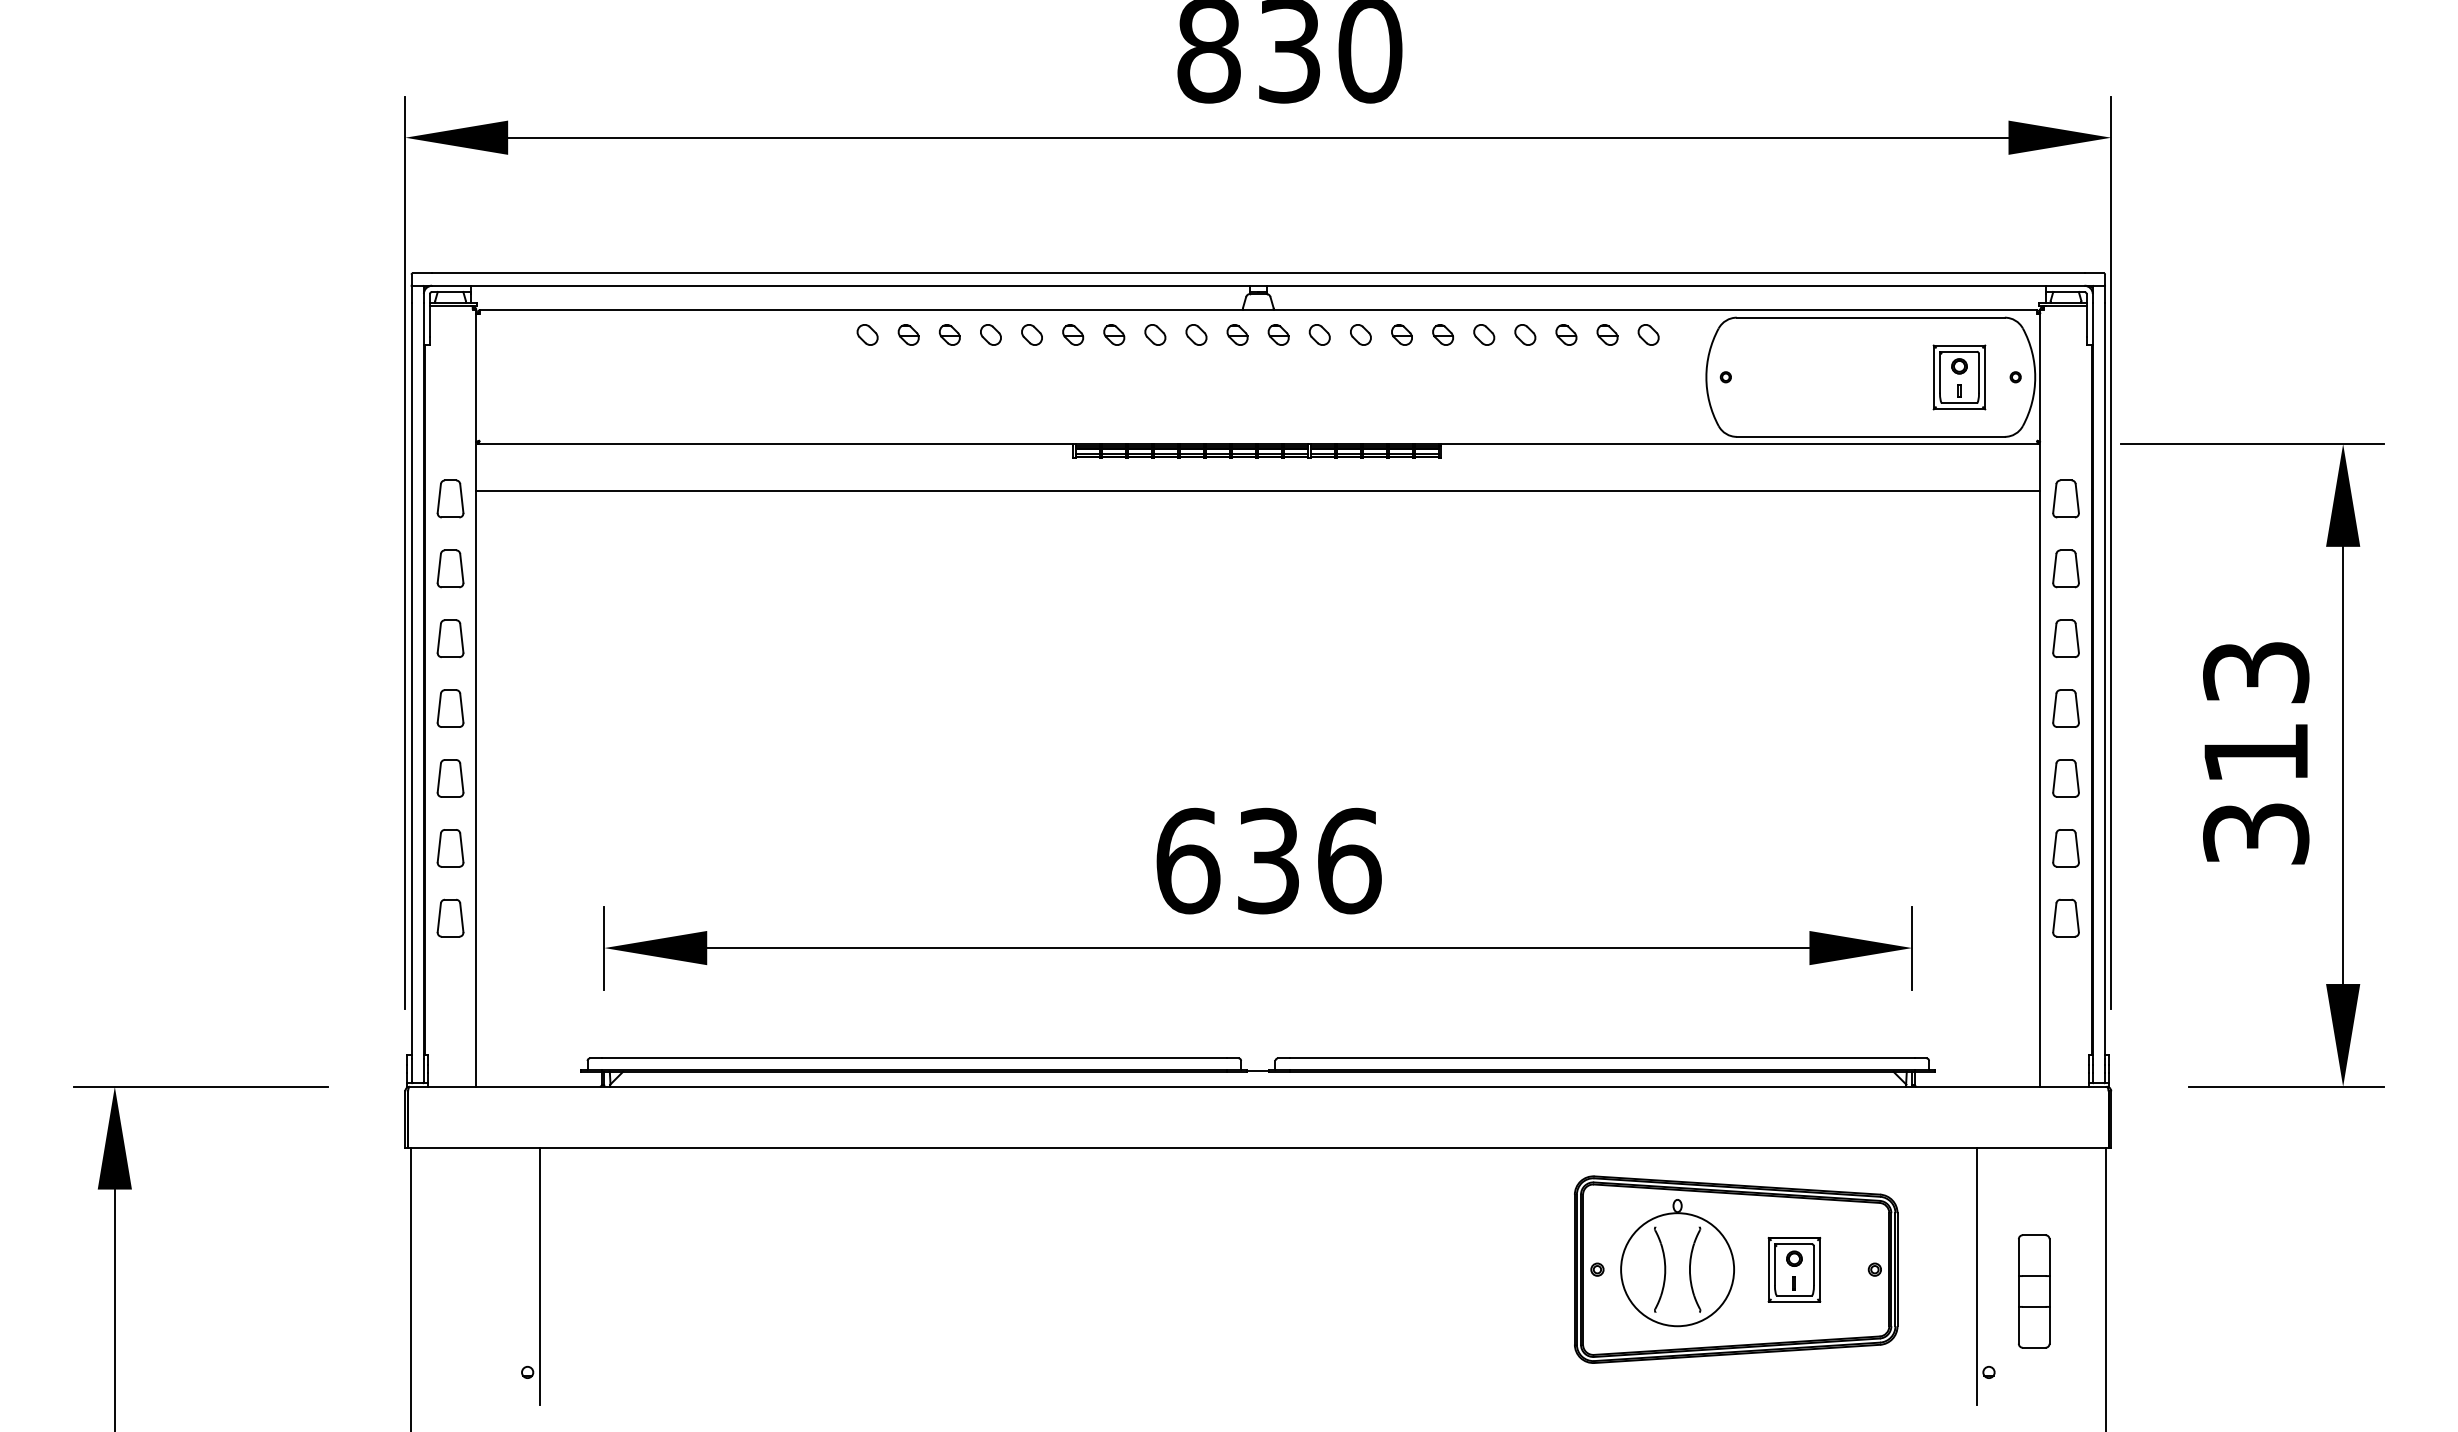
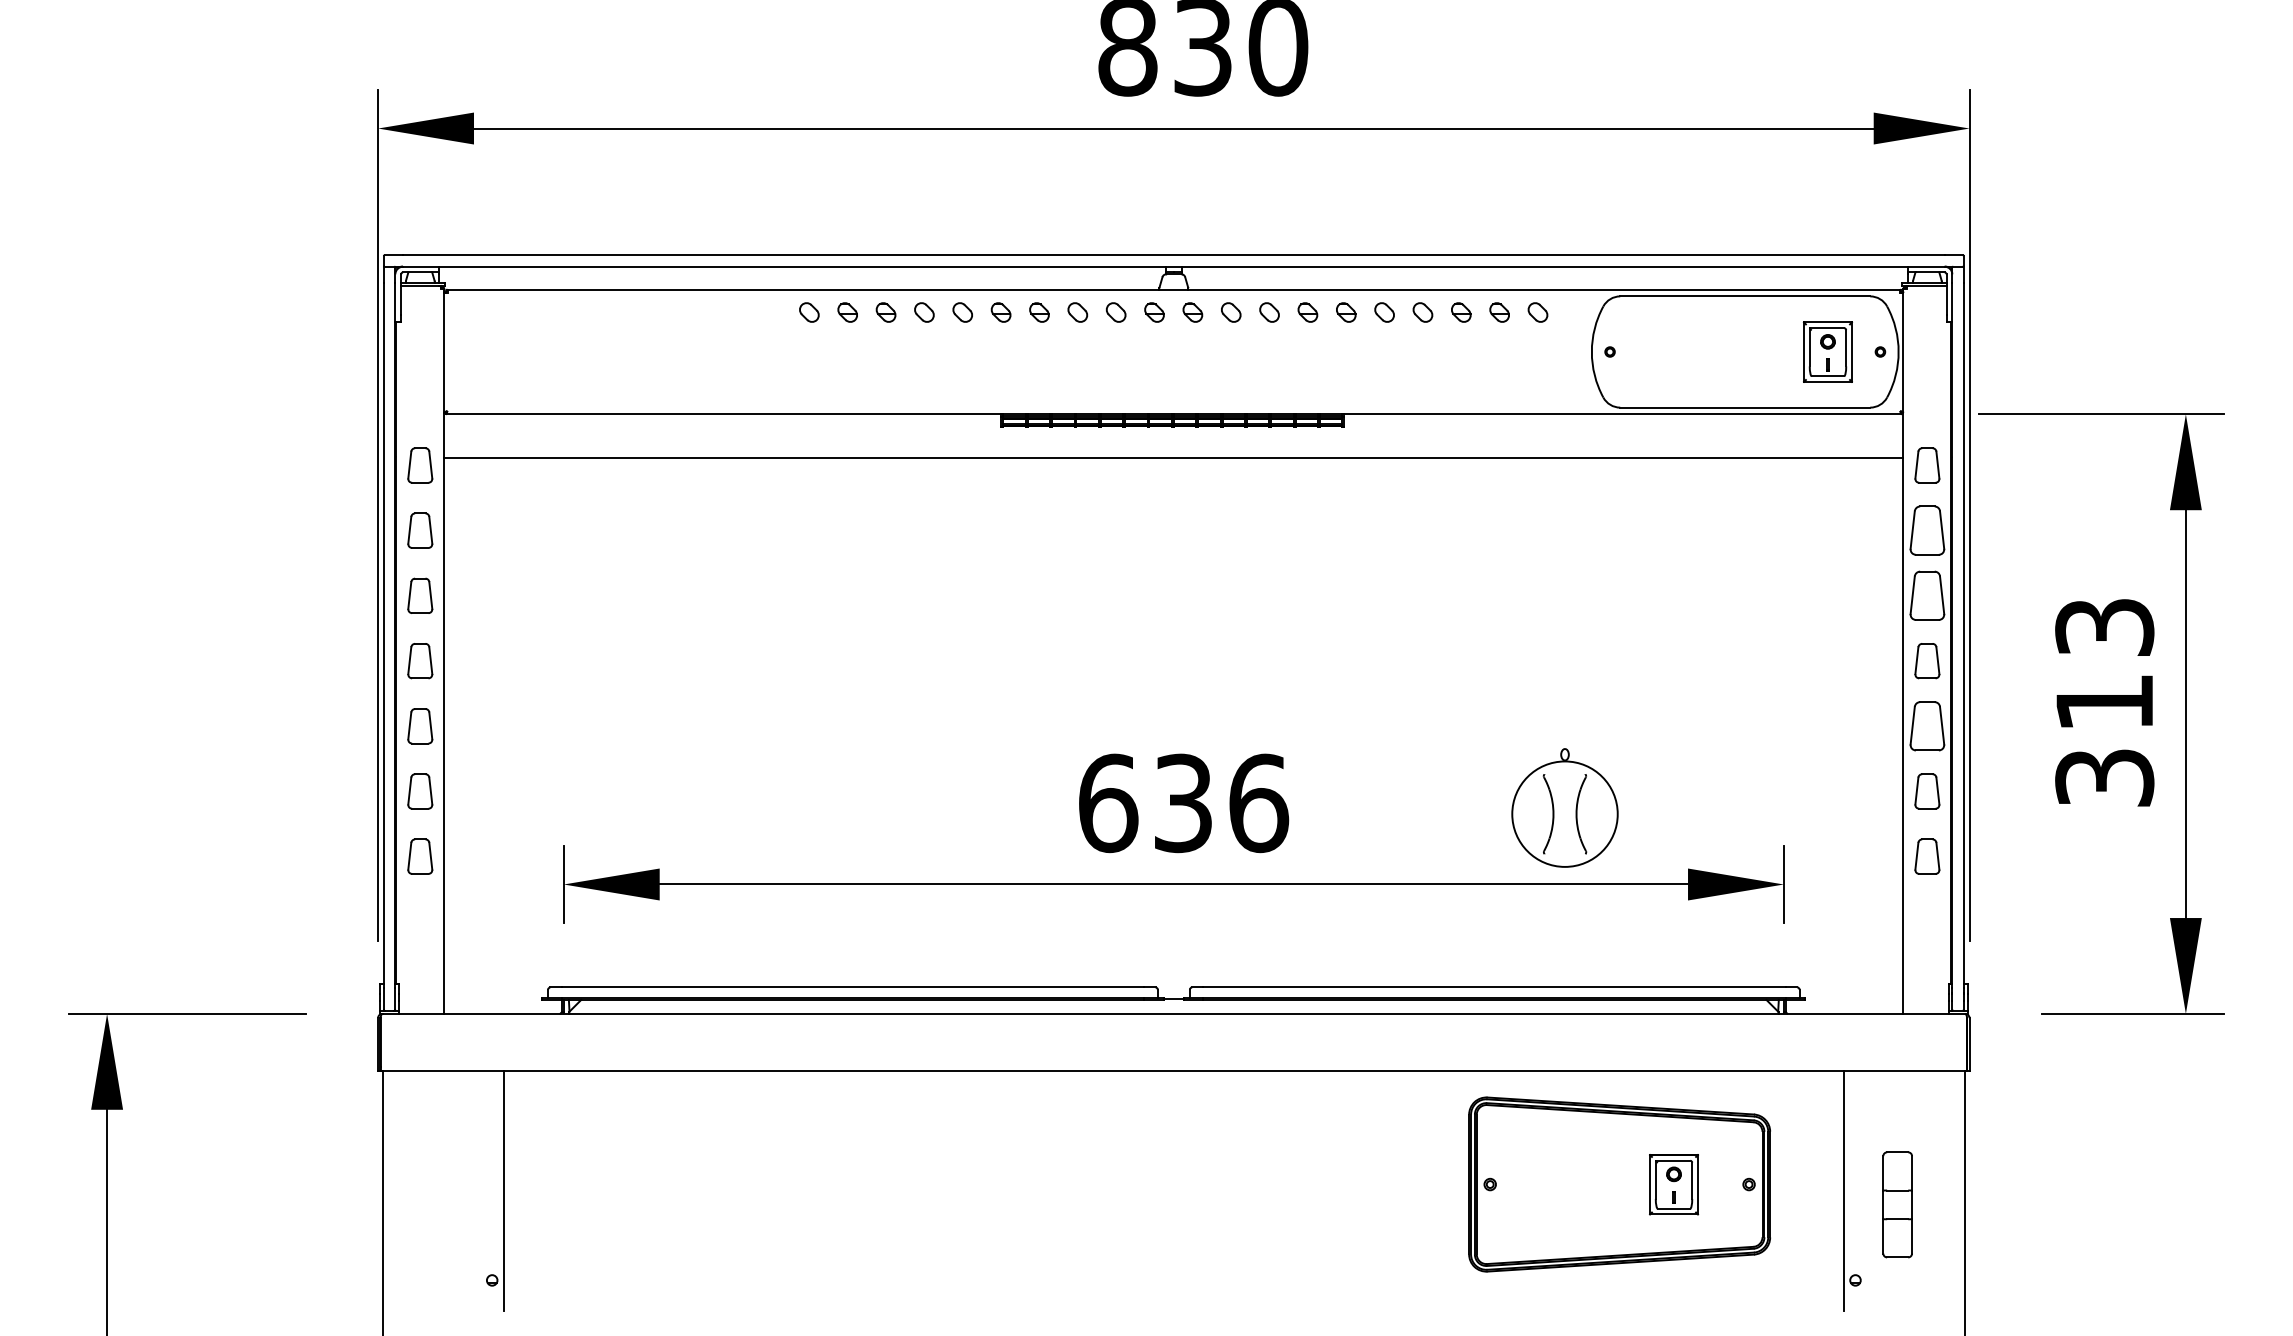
part: (2065, 568) -> (1926, 530), size x1.4
part: (2065, 638) -> (1926, 595), size x1.4
part: (2065, 778) -> (1926, 726), size x1.4
part: (1677, 1263) -> (1564, 808), moved

